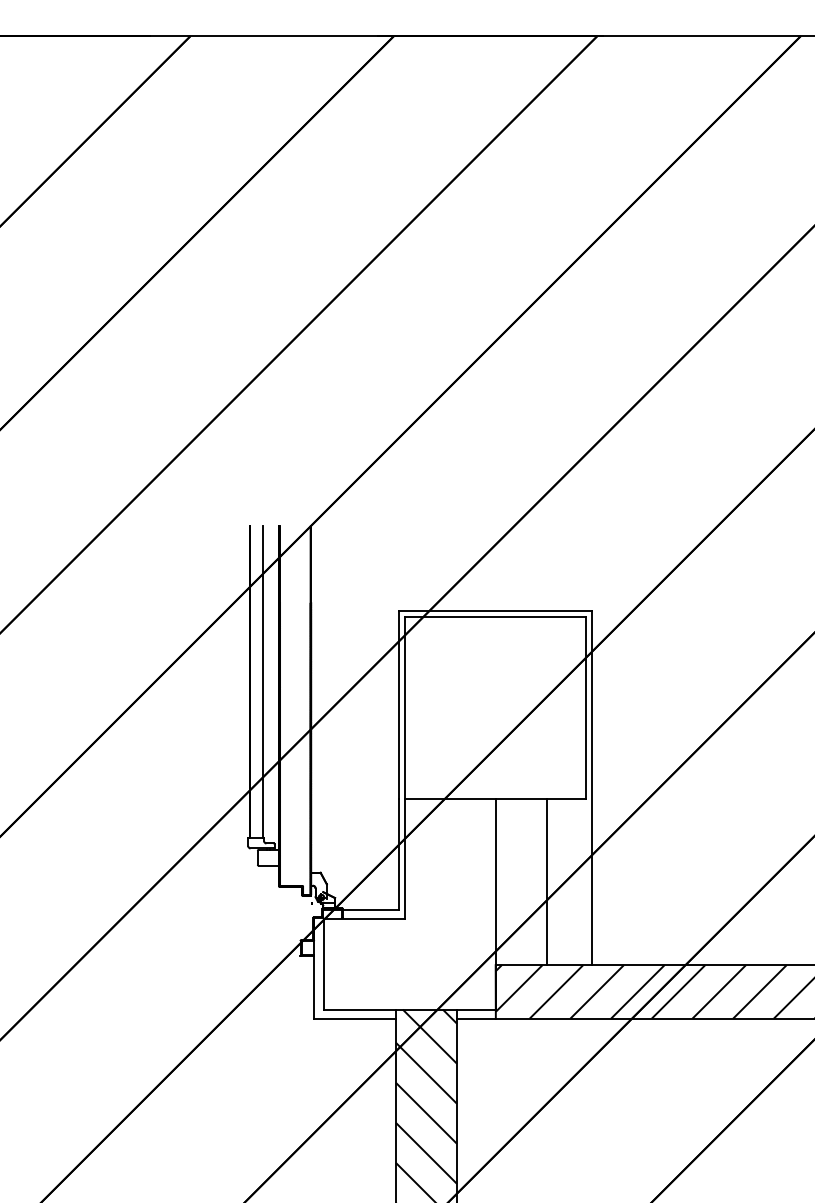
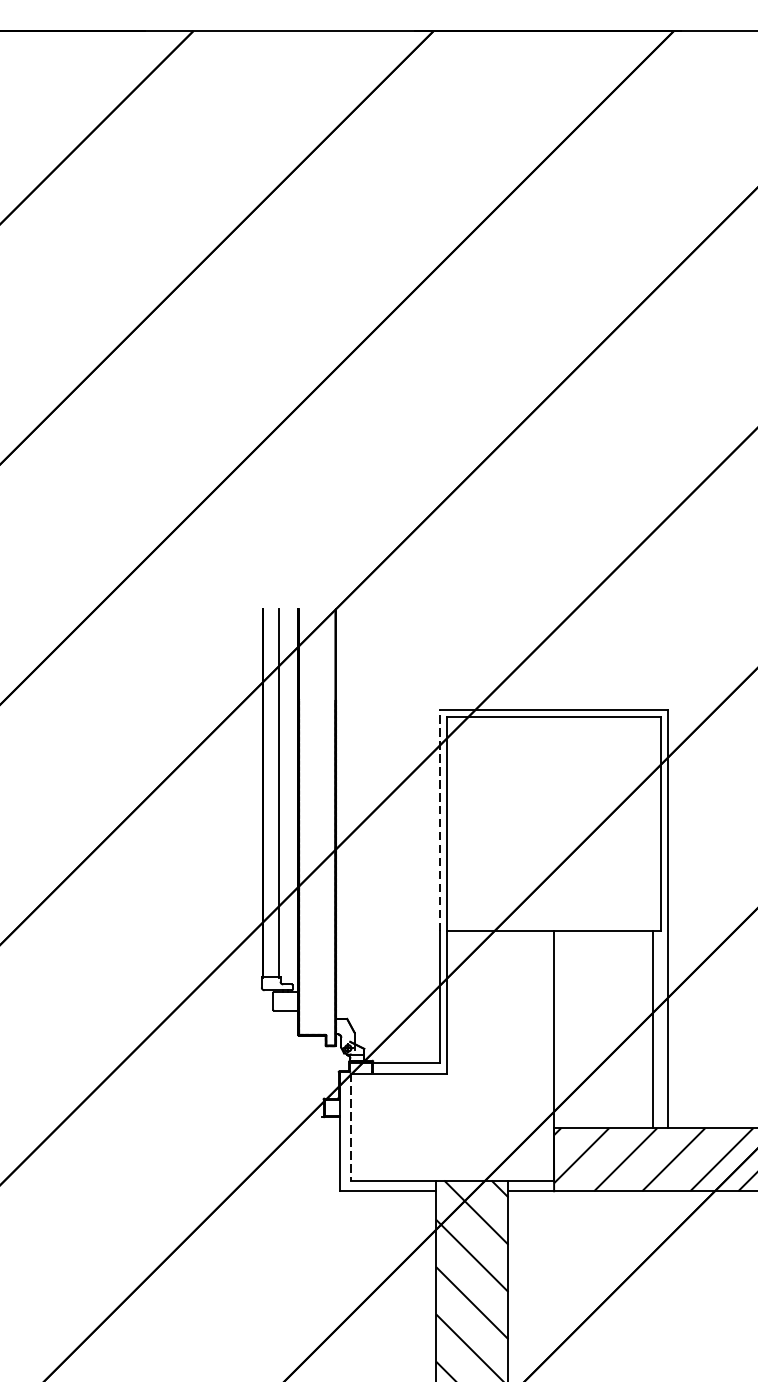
line: (399, 705) -> (440, 821), solid -> dashed
line: (546, 881) -> (652, 1029), moved
line: (323, 964) -> (350, 1127), solid -> dashed

